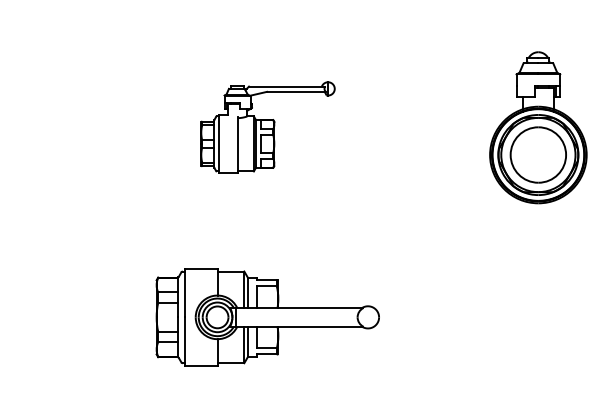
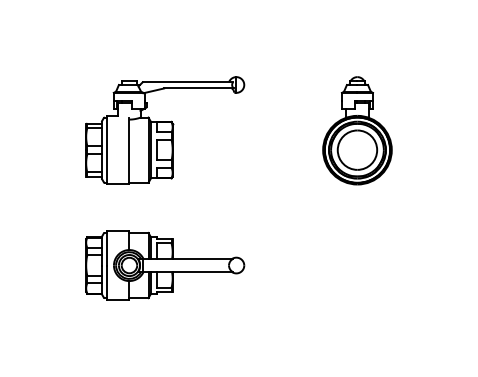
part: (268, 127) -> (165, 130), size x1.67

